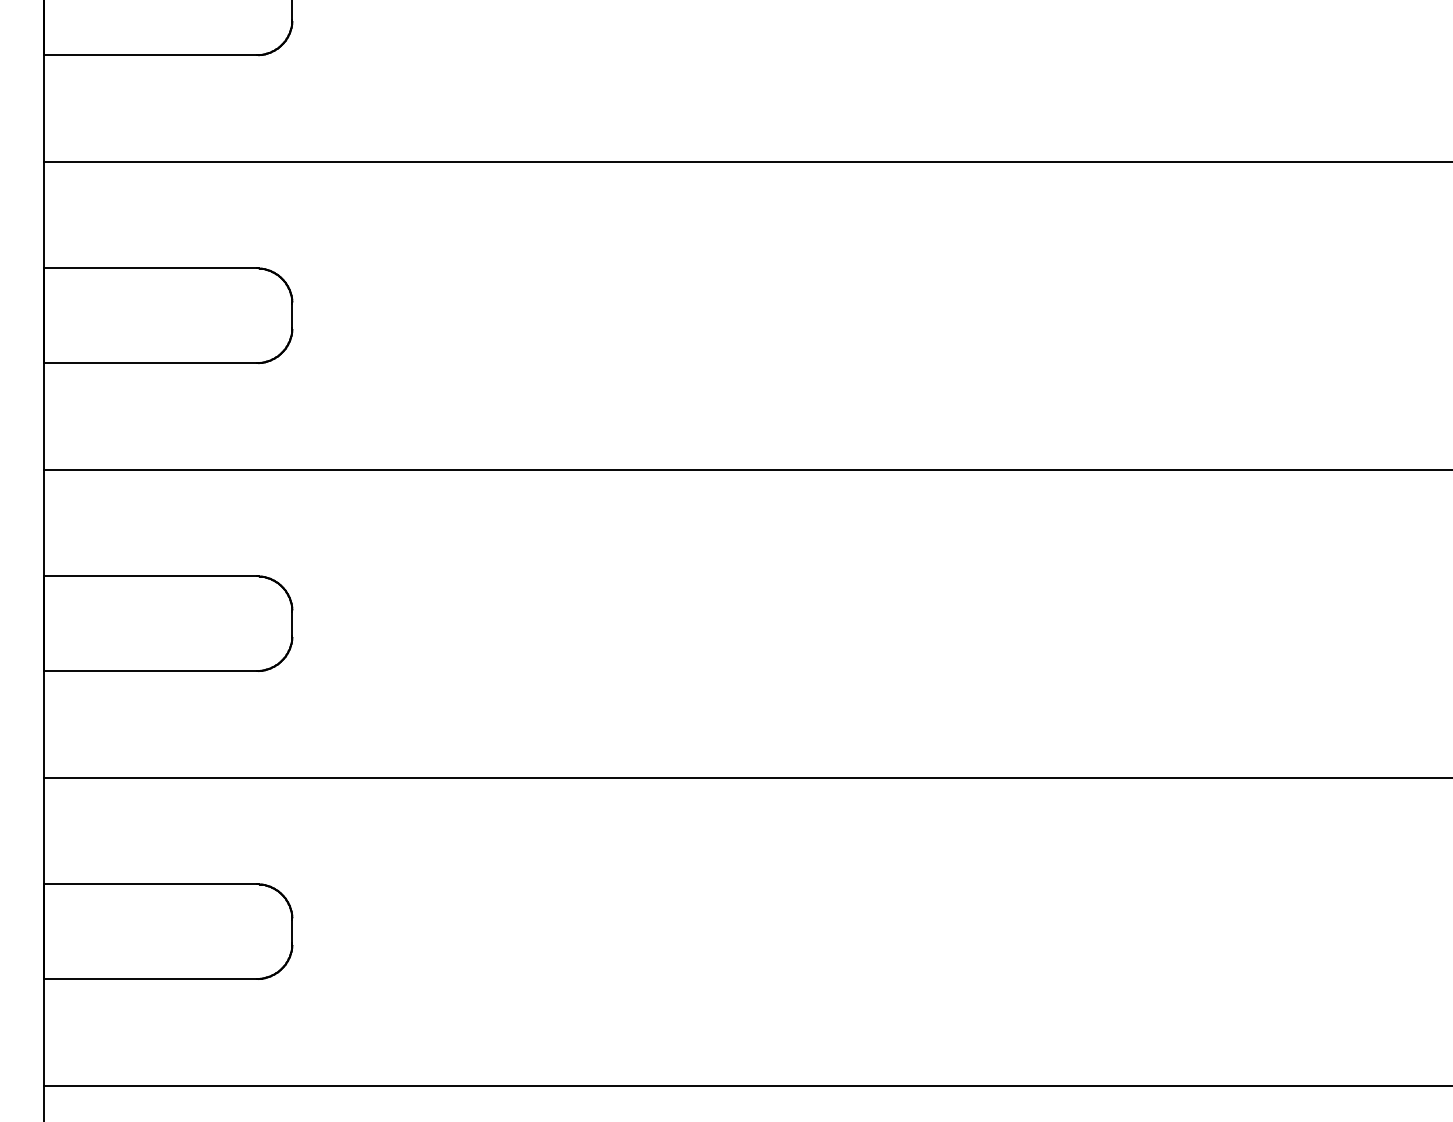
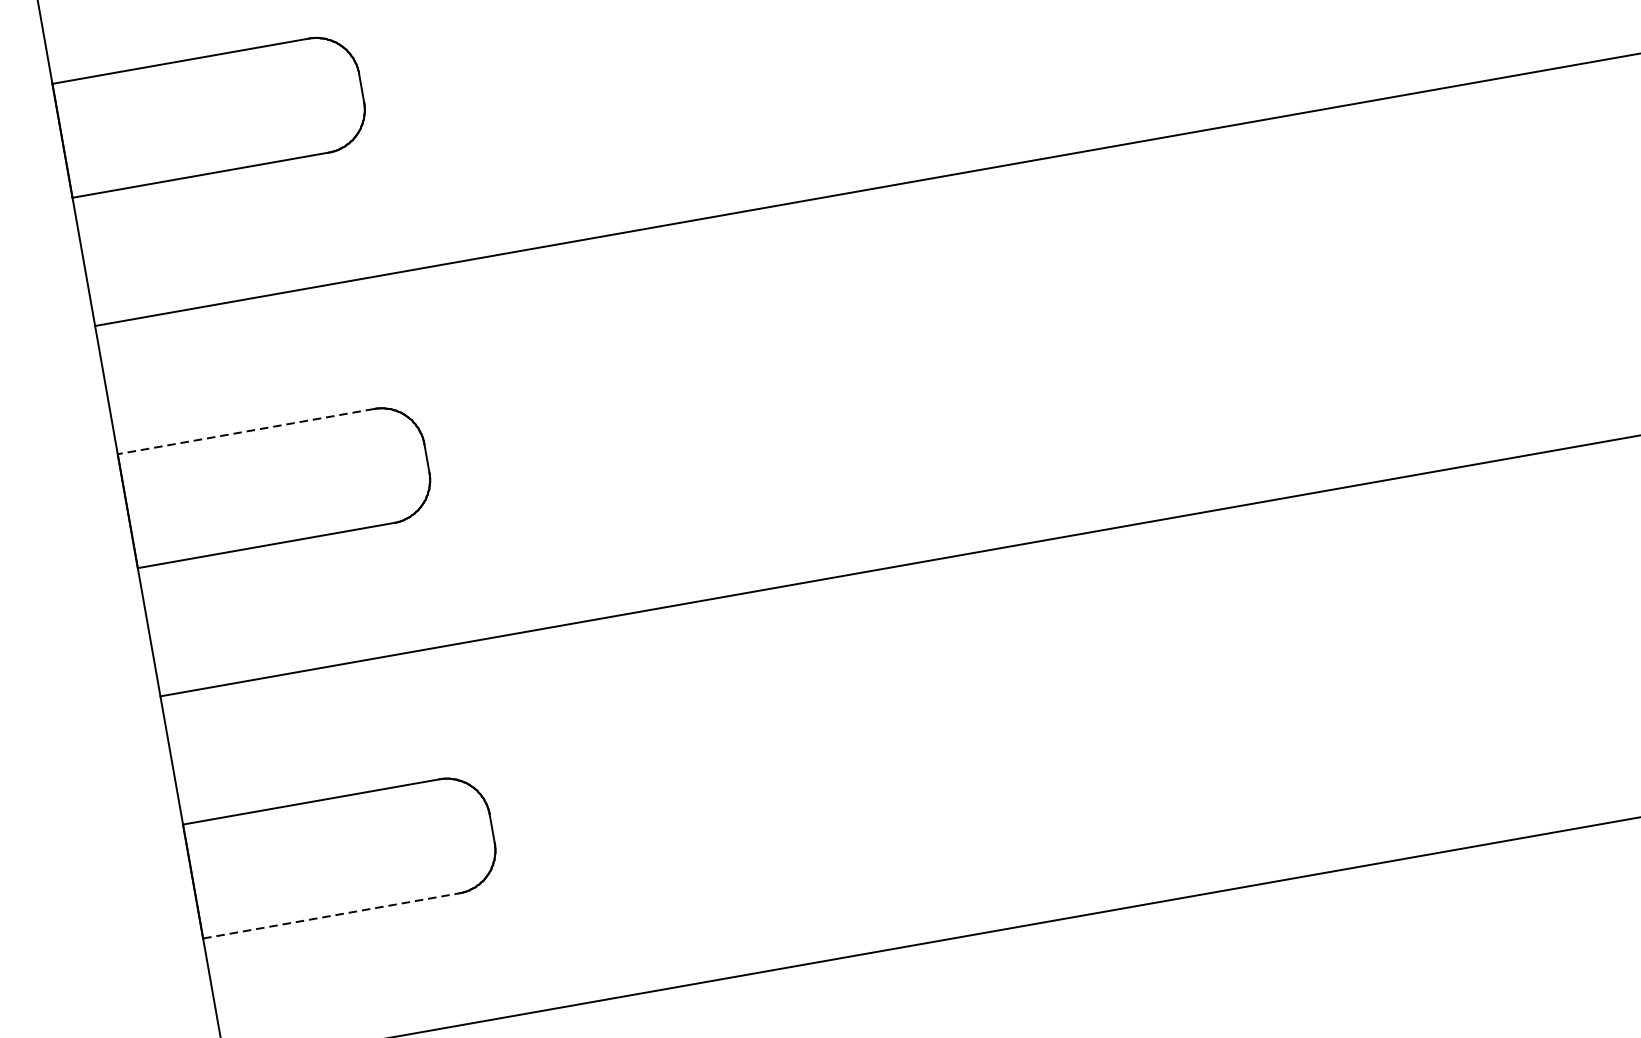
line: (150, 268) -> (246, 431), solid -> dashed
line: (150, 671) -> (331, 916), solid -> dashed

